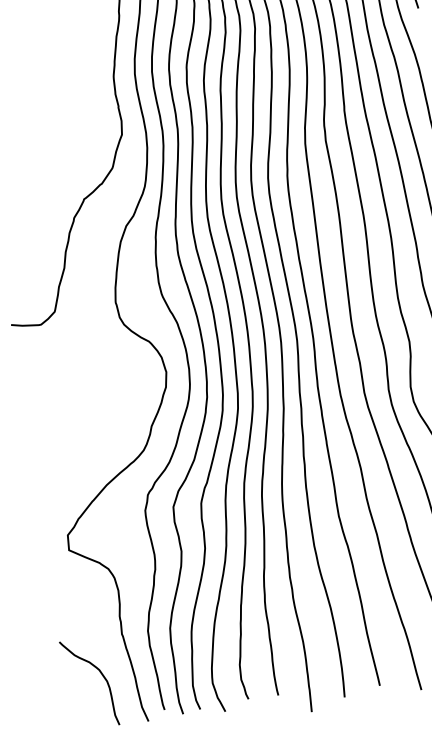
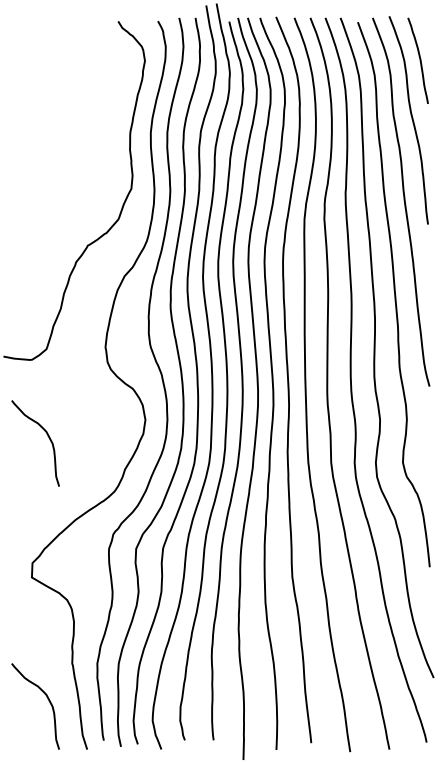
curve: (67, 402) -> (47, 436), added

